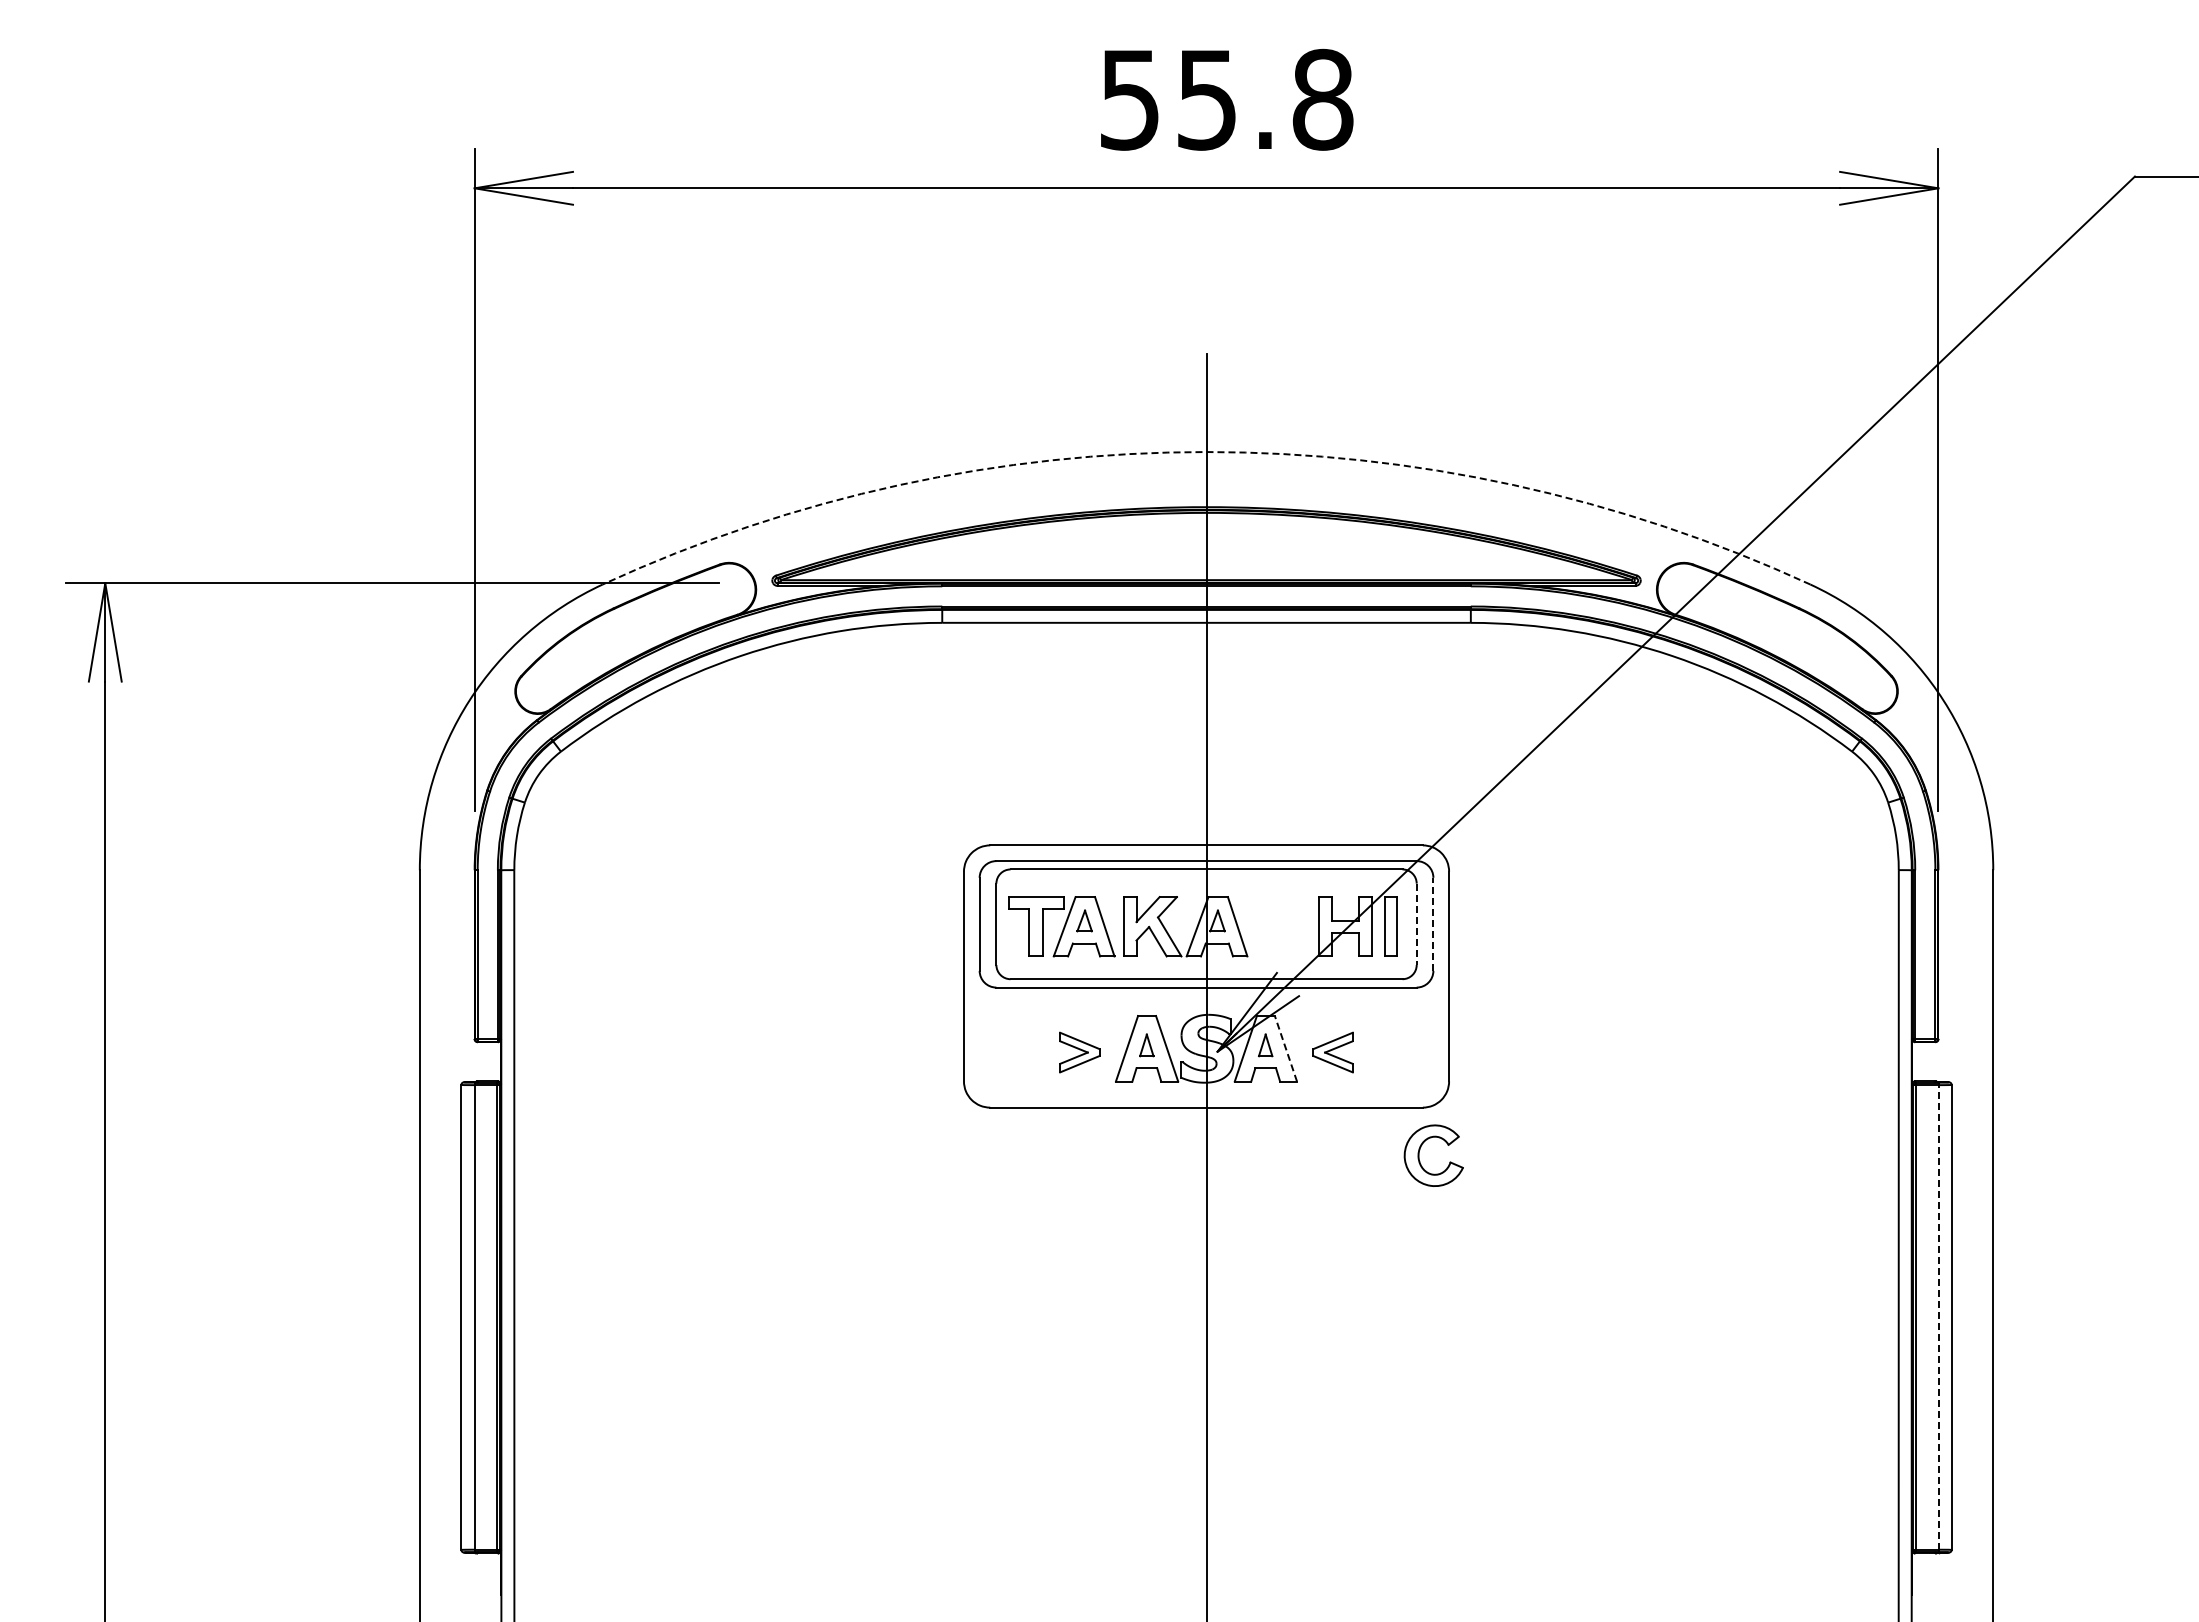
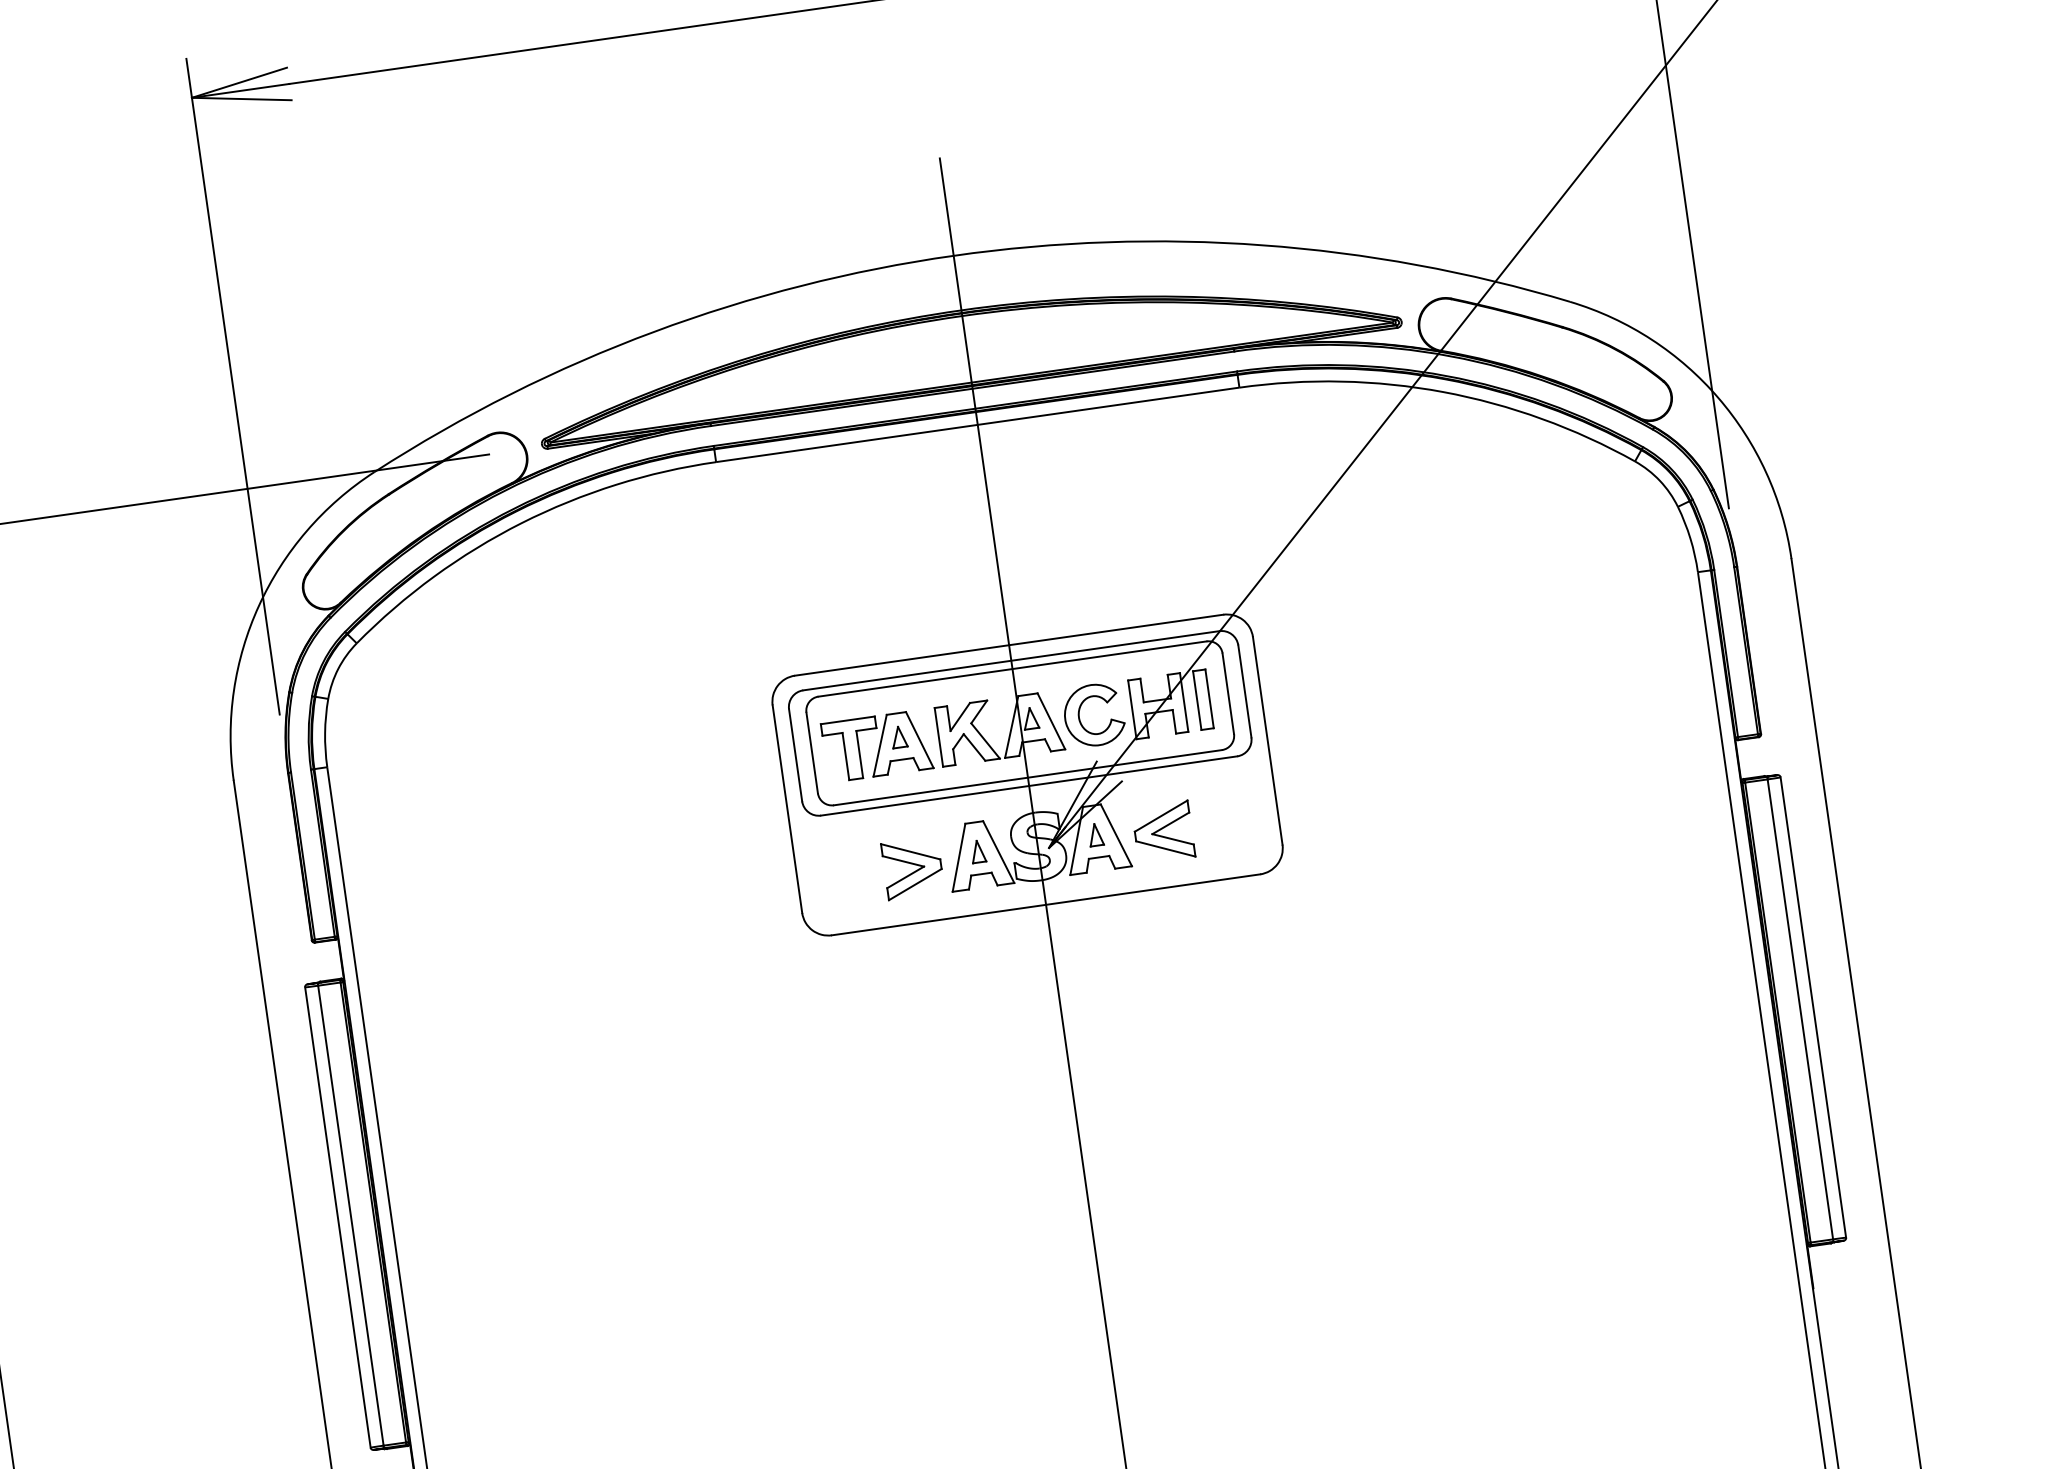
arc: (1206, 452) -> (953, 256), dashed -> solid
line: (1416, 924) -> (1228, 693), dashed -> solid
line: (1433, 924) -> (1244, 691), dashed -> solid
line: (1285, 1048) -> (1115, 835), dashed -> solid
part: (1079, 1052) -> (912, 868), size x1.43
part: (1332, 1052) -> (1162, 832), size x1.43
part: (1420, 1150) -> (1080, 711), moved
line: (1938, 1316) -> (1800, 1008), dashed -> solid

